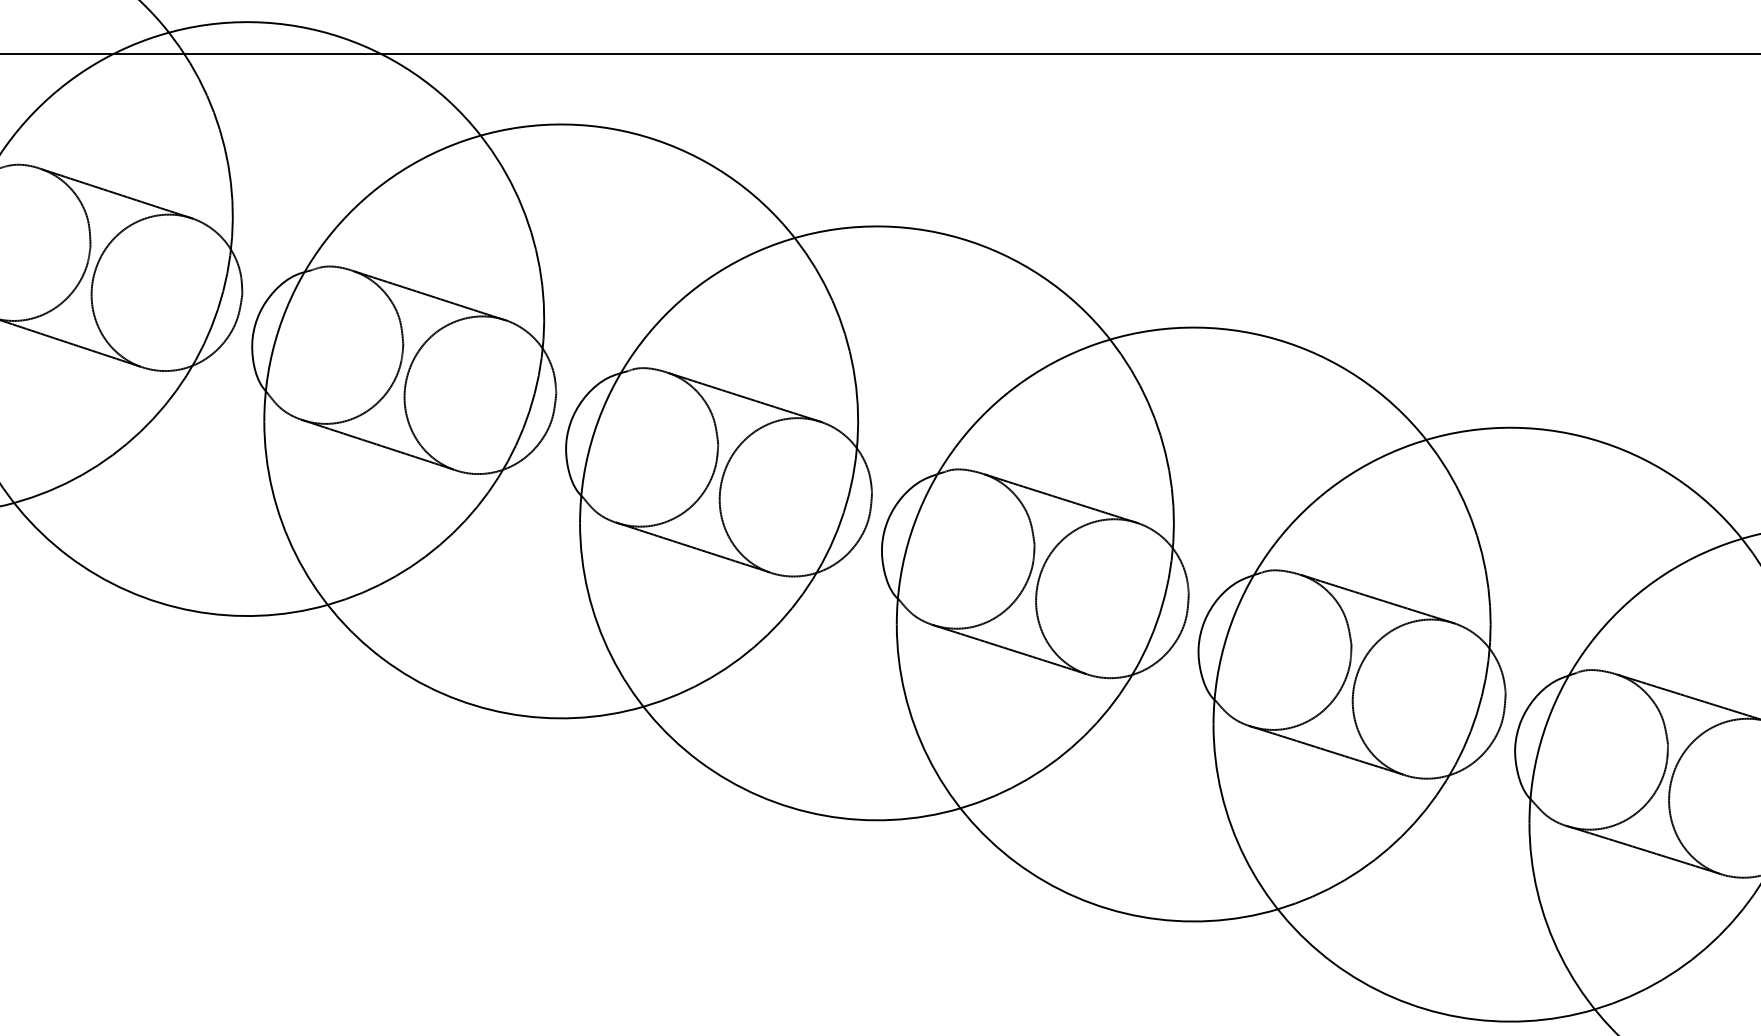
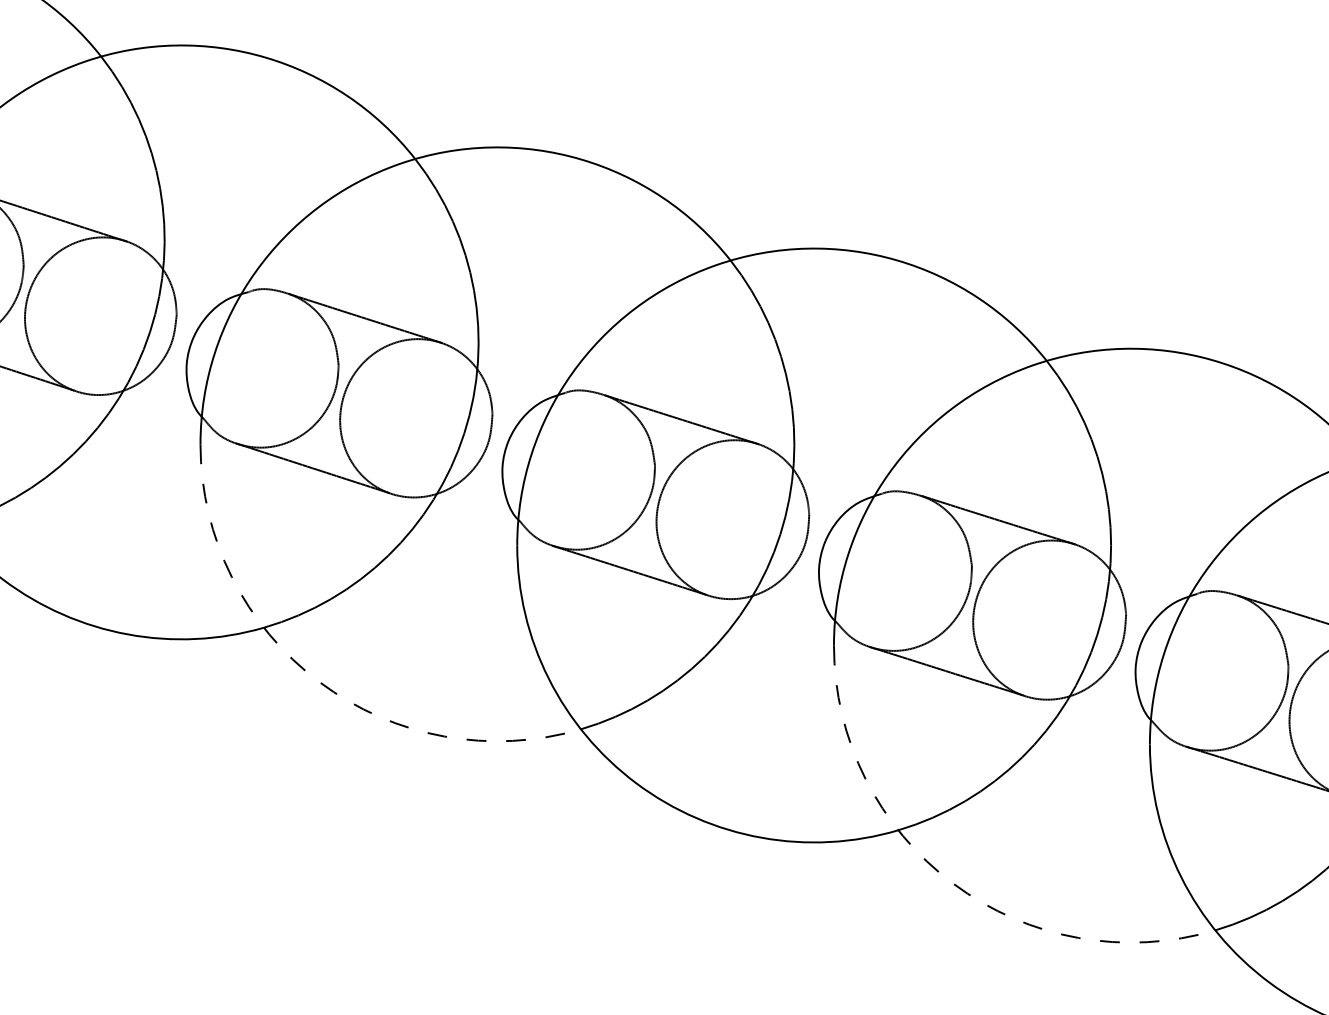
arc: (698, 761) -> (318, 682), solid -> dashed
arc: (1332, 962) -> (952, 883), solid -> dashed

